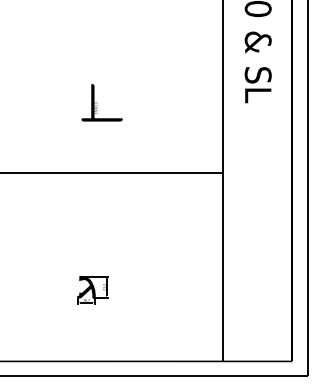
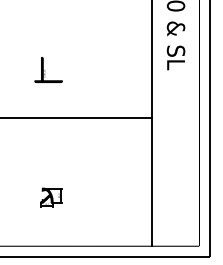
part: (101, 102) -> (48, 69), moved
part: (93, 289) -> (51, 197), moved

